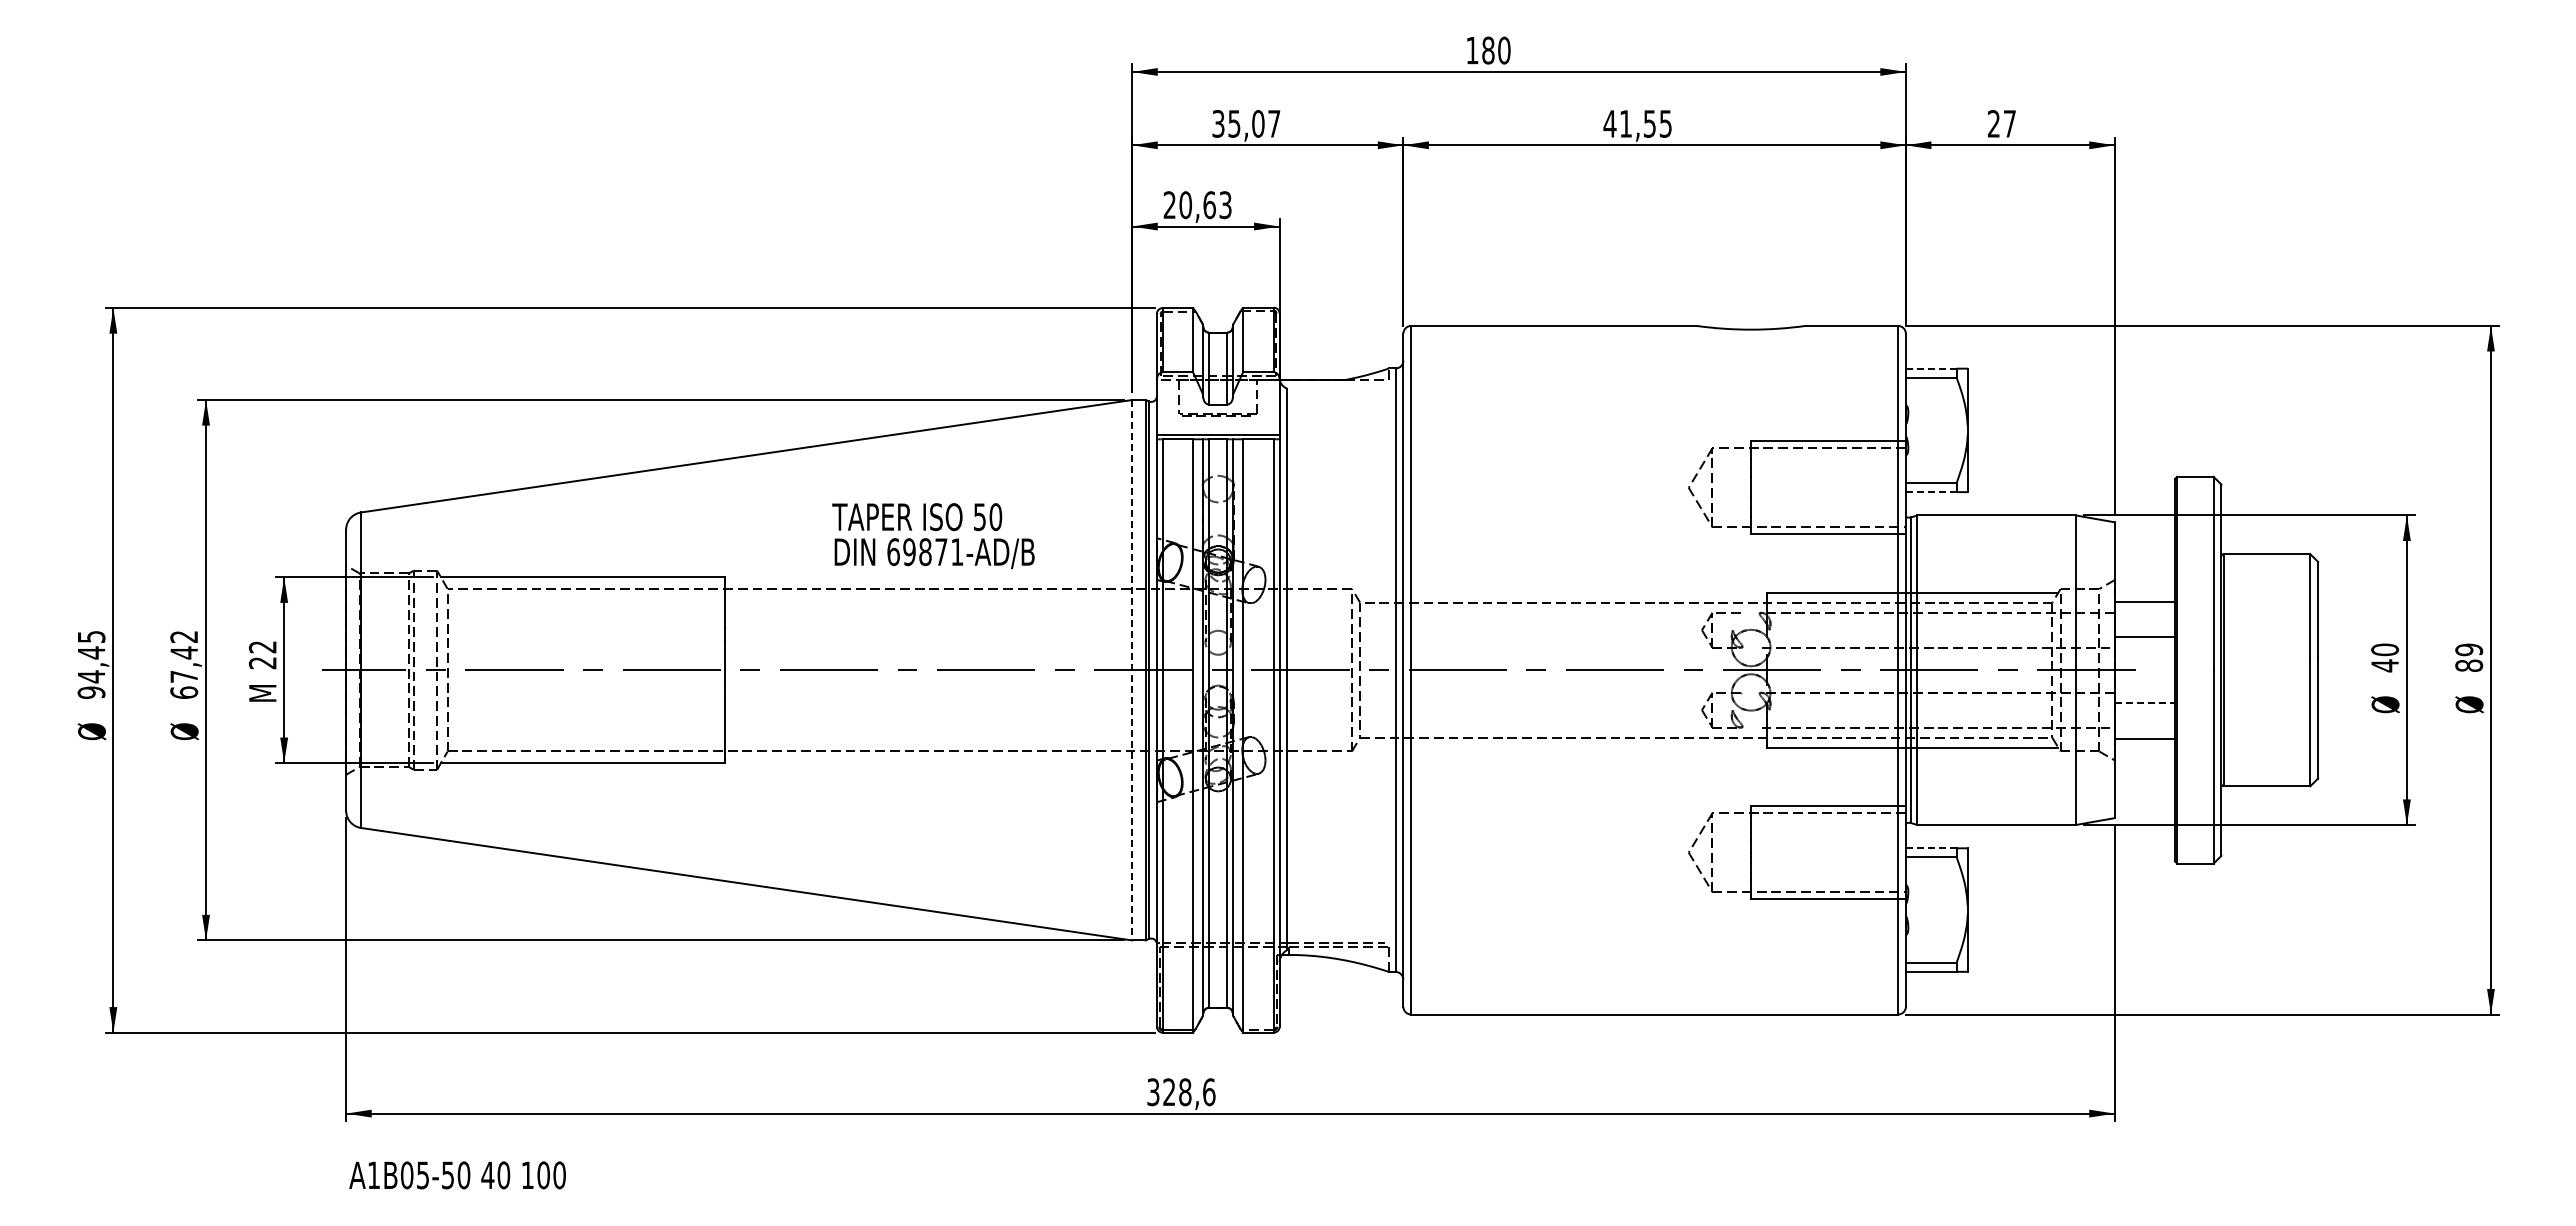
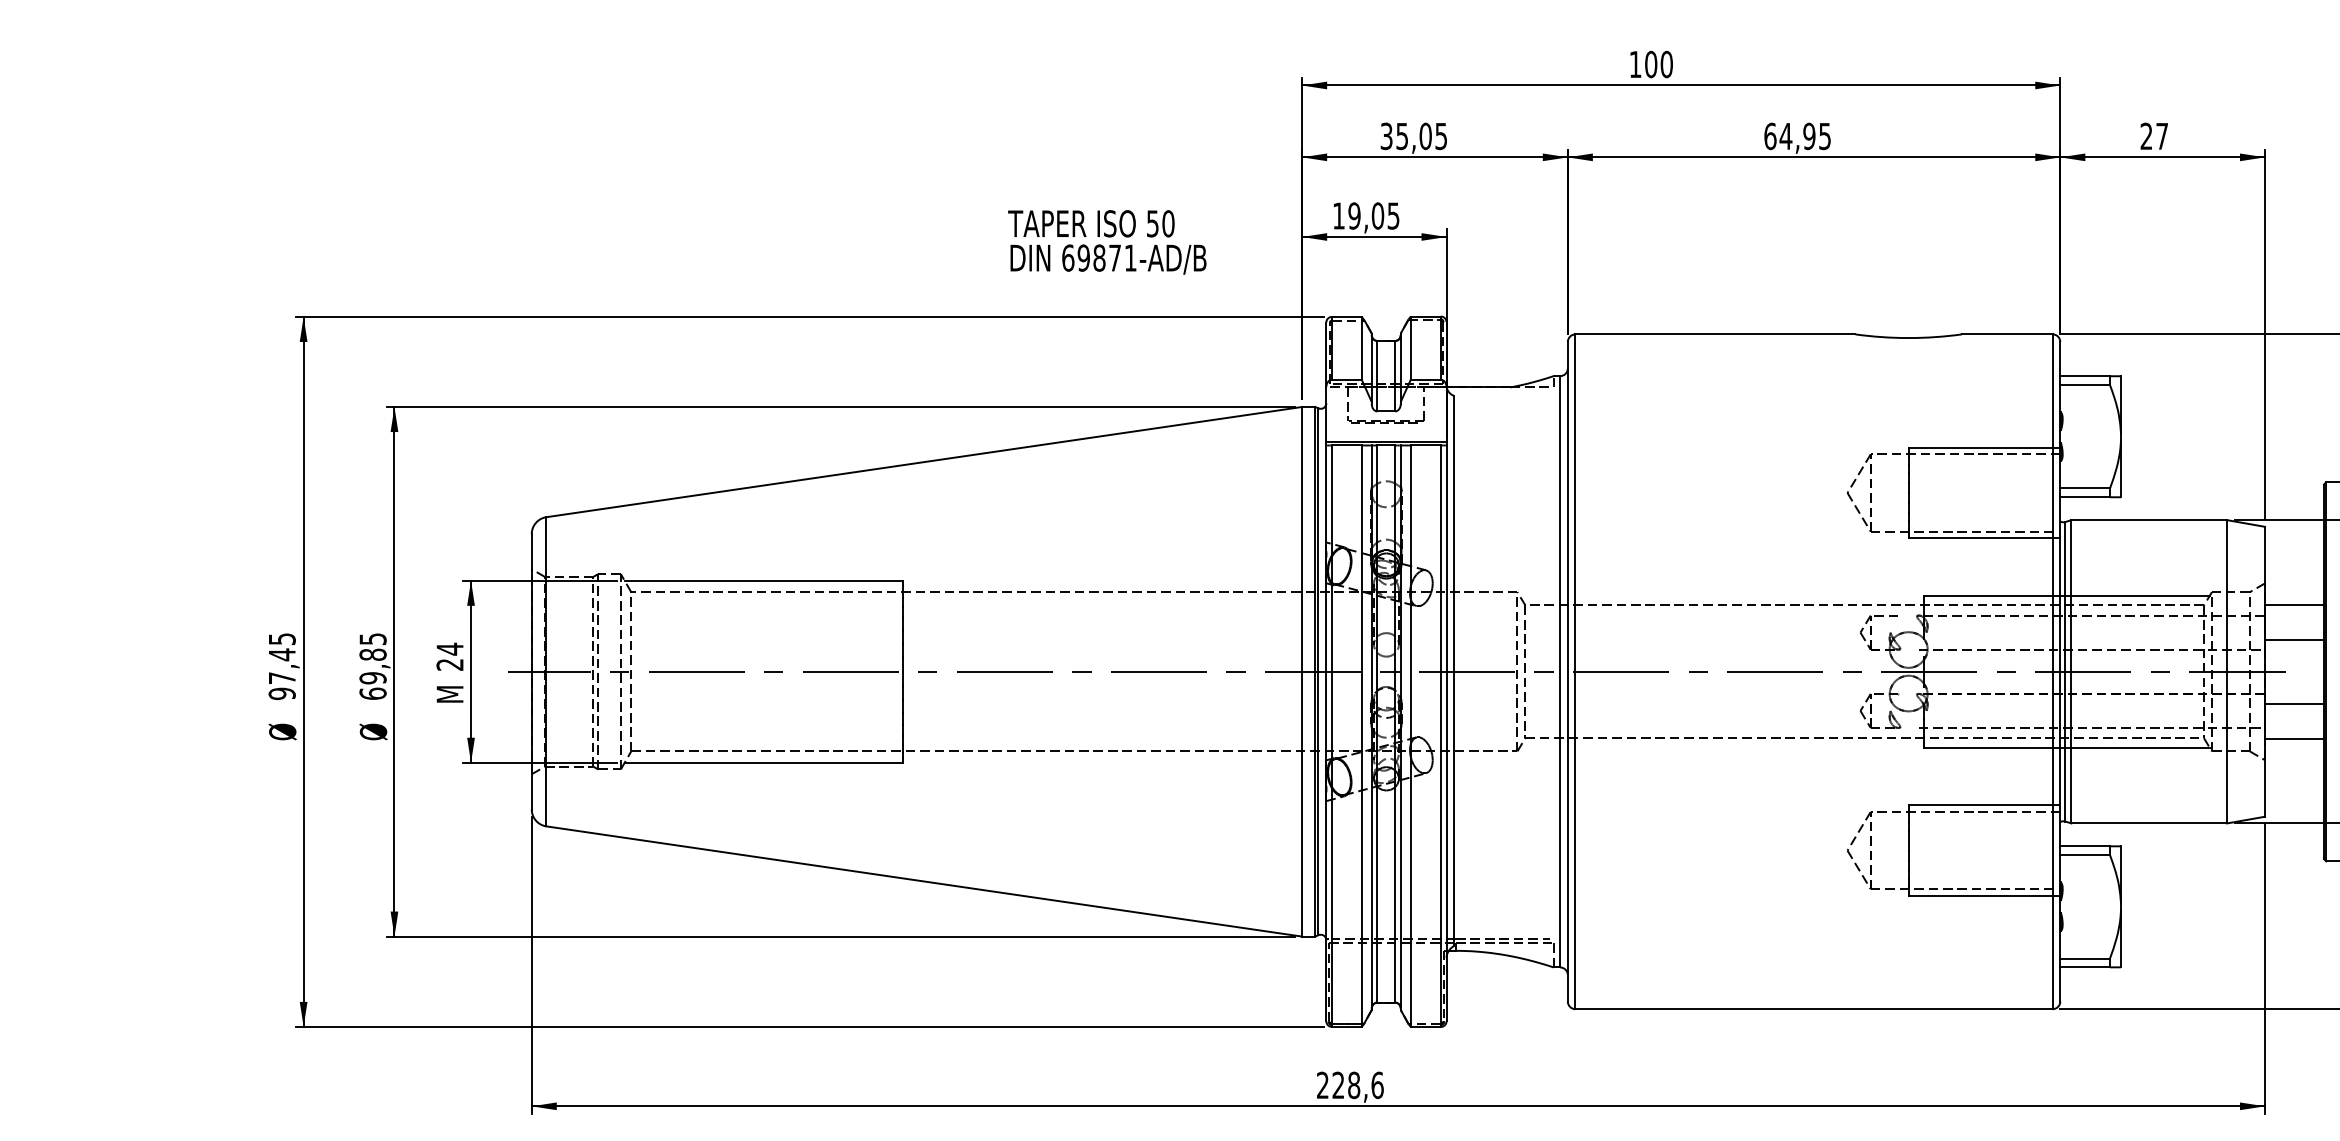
text: (1488, 50) -> (1651, 64), 180 -> 100
text: (1274, 123) -> (1441, 135), 35,07 -> 35,05
text: (1629, 123) -> (1789, 135), 41,55 -> 64,95
text: (1197, 205) -> (1366, 216), 20,63 -> 19,05
line: (1931, 368) -> (2085, 376), dashed -> solid
line: (1930, 492) -> (2084, 497), dashed -> solid
text: (933, 535) -> (1107, 241), moved
text: (262, 646) -> (449, 648), 22 -> 24
text: (184, 657) -> (373, 659), 67,42 -> 69,85
line: (1132, 670) -> (1302, 672), dashed -> solid
text: (91, 676) -> (282, 677), 94,45 -> 97,45
line: (2145, 703) -> (2295, 704), dashed -> solid
line: (1931, 848) -> (2085, 846), dashed -> solid
text: (1153, 1092) -> (1322, 1085), 328,6 -> 228,6

